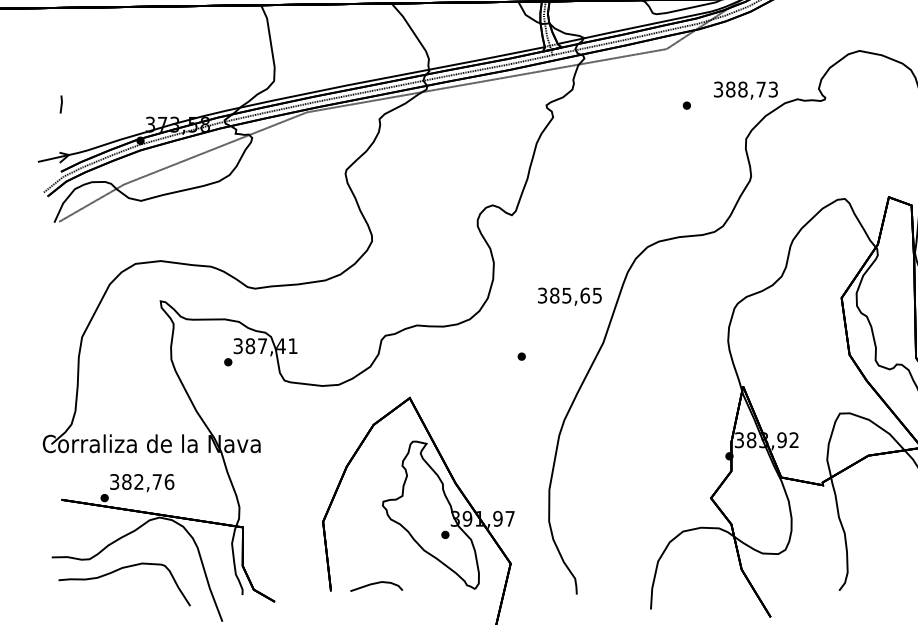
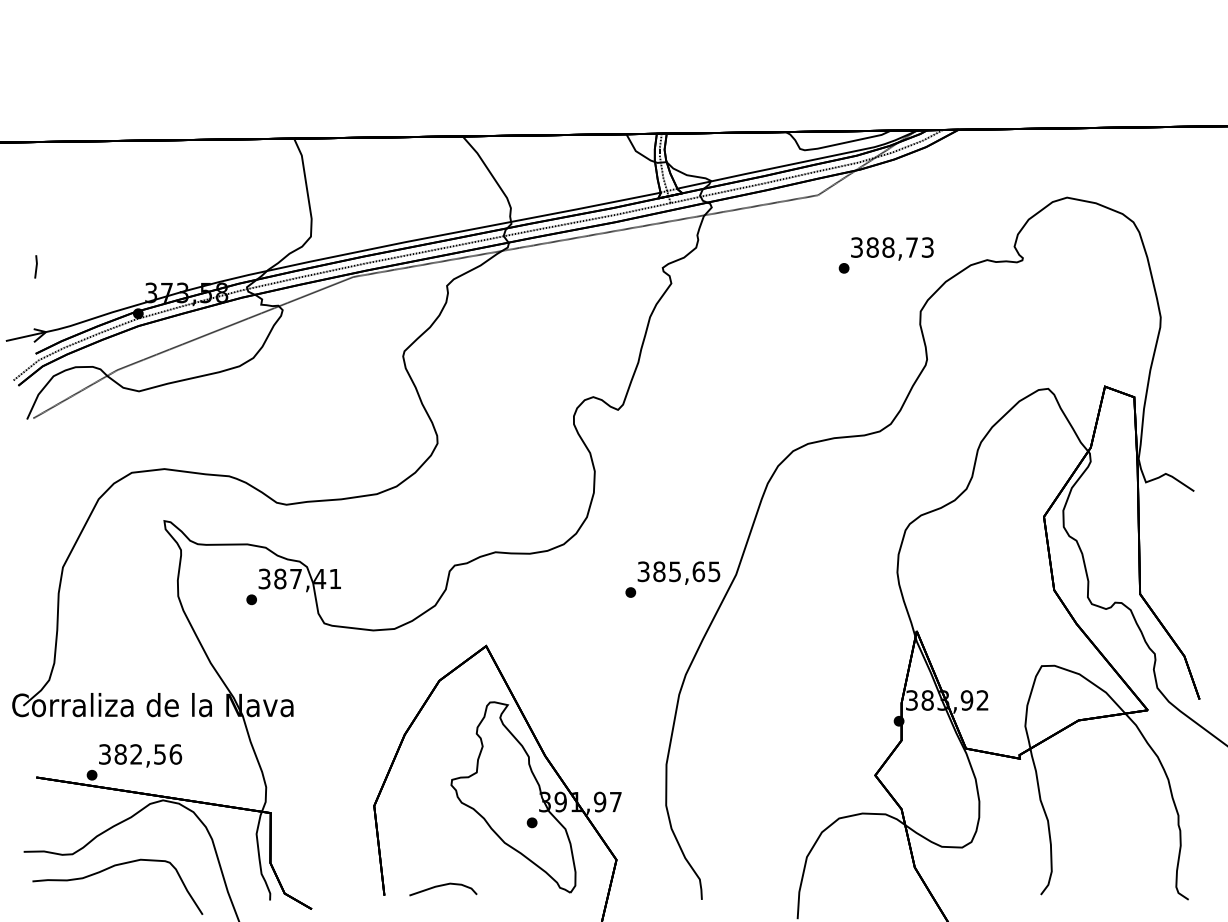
text: (746, 90) -> (892, 248), moved
text: (569, 296) -> (678, 572), moved
text: (156, 482) -> (159, 754), 382,76 -> 382,56

